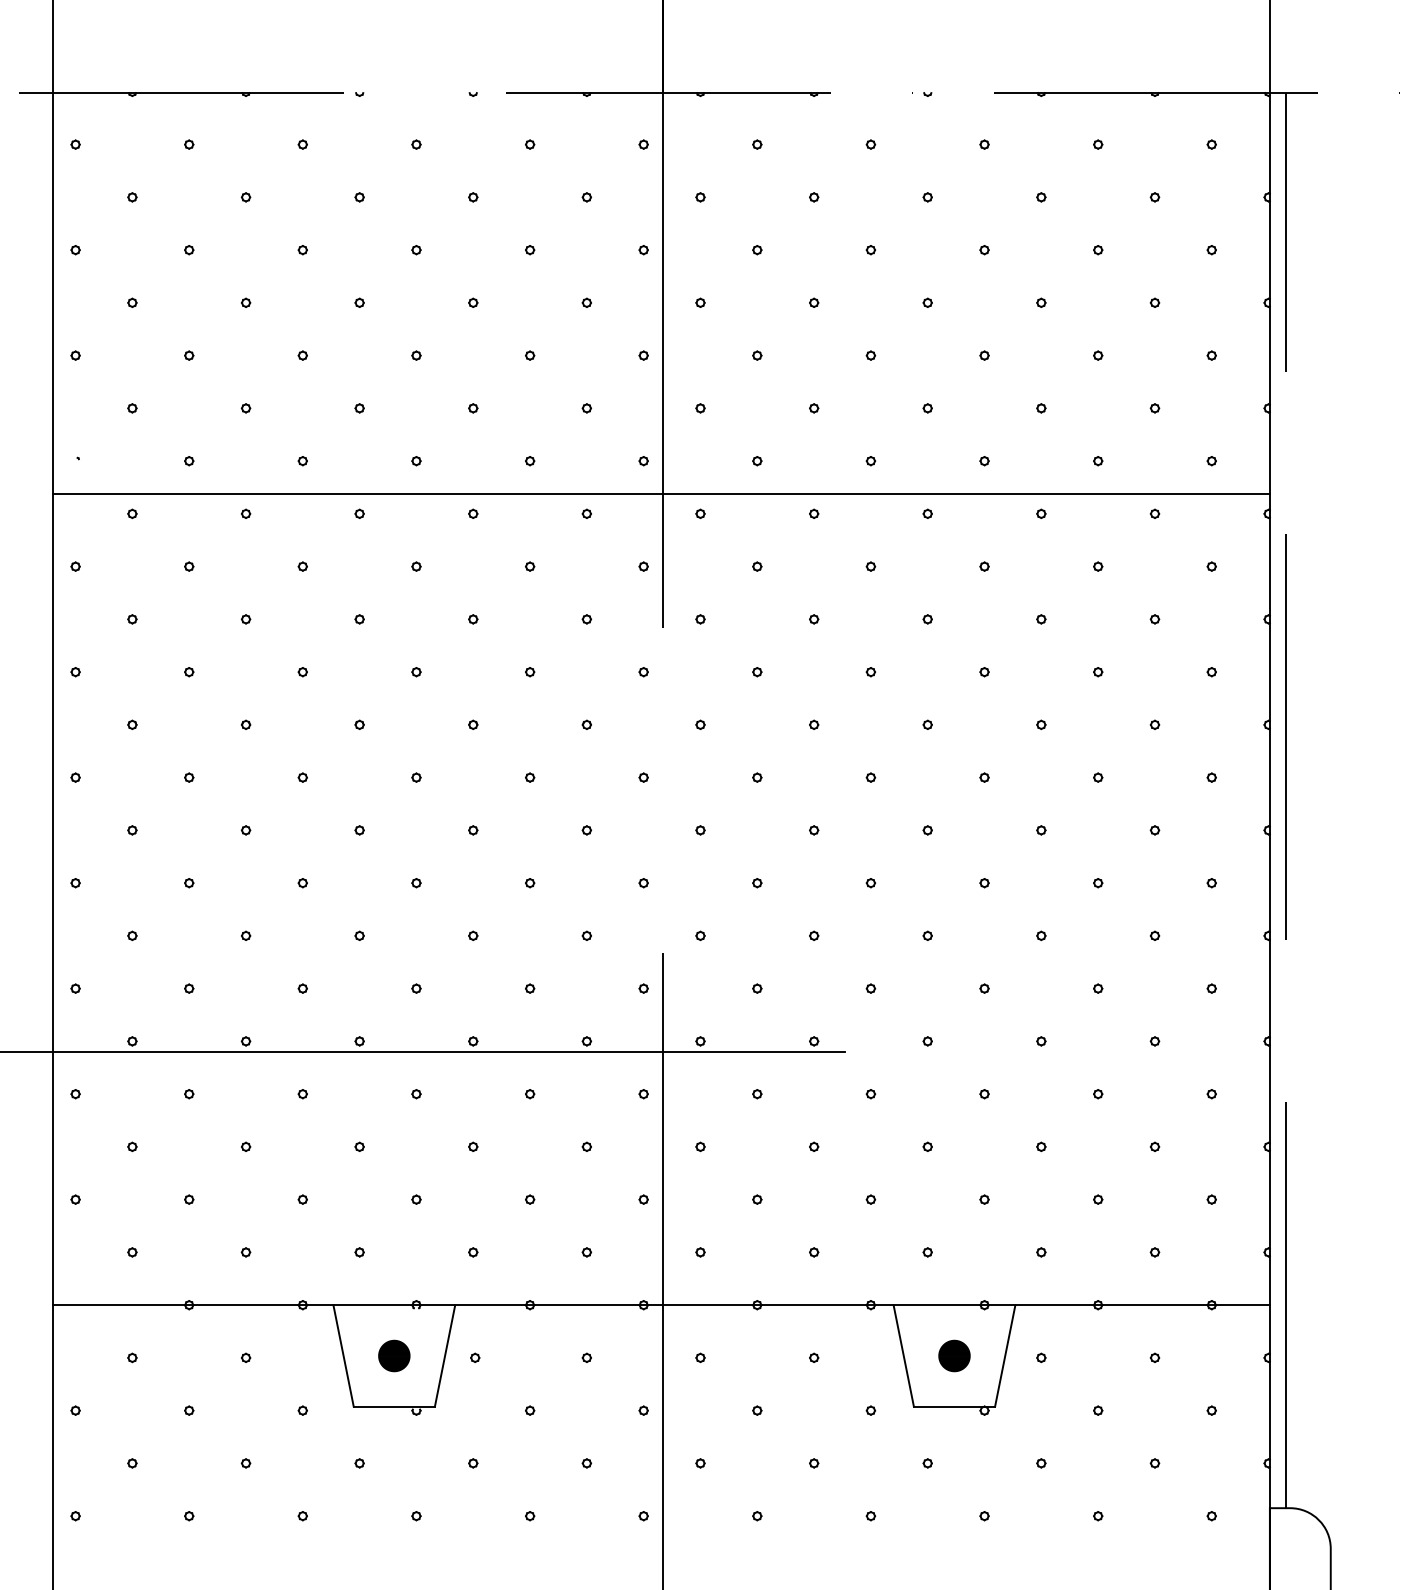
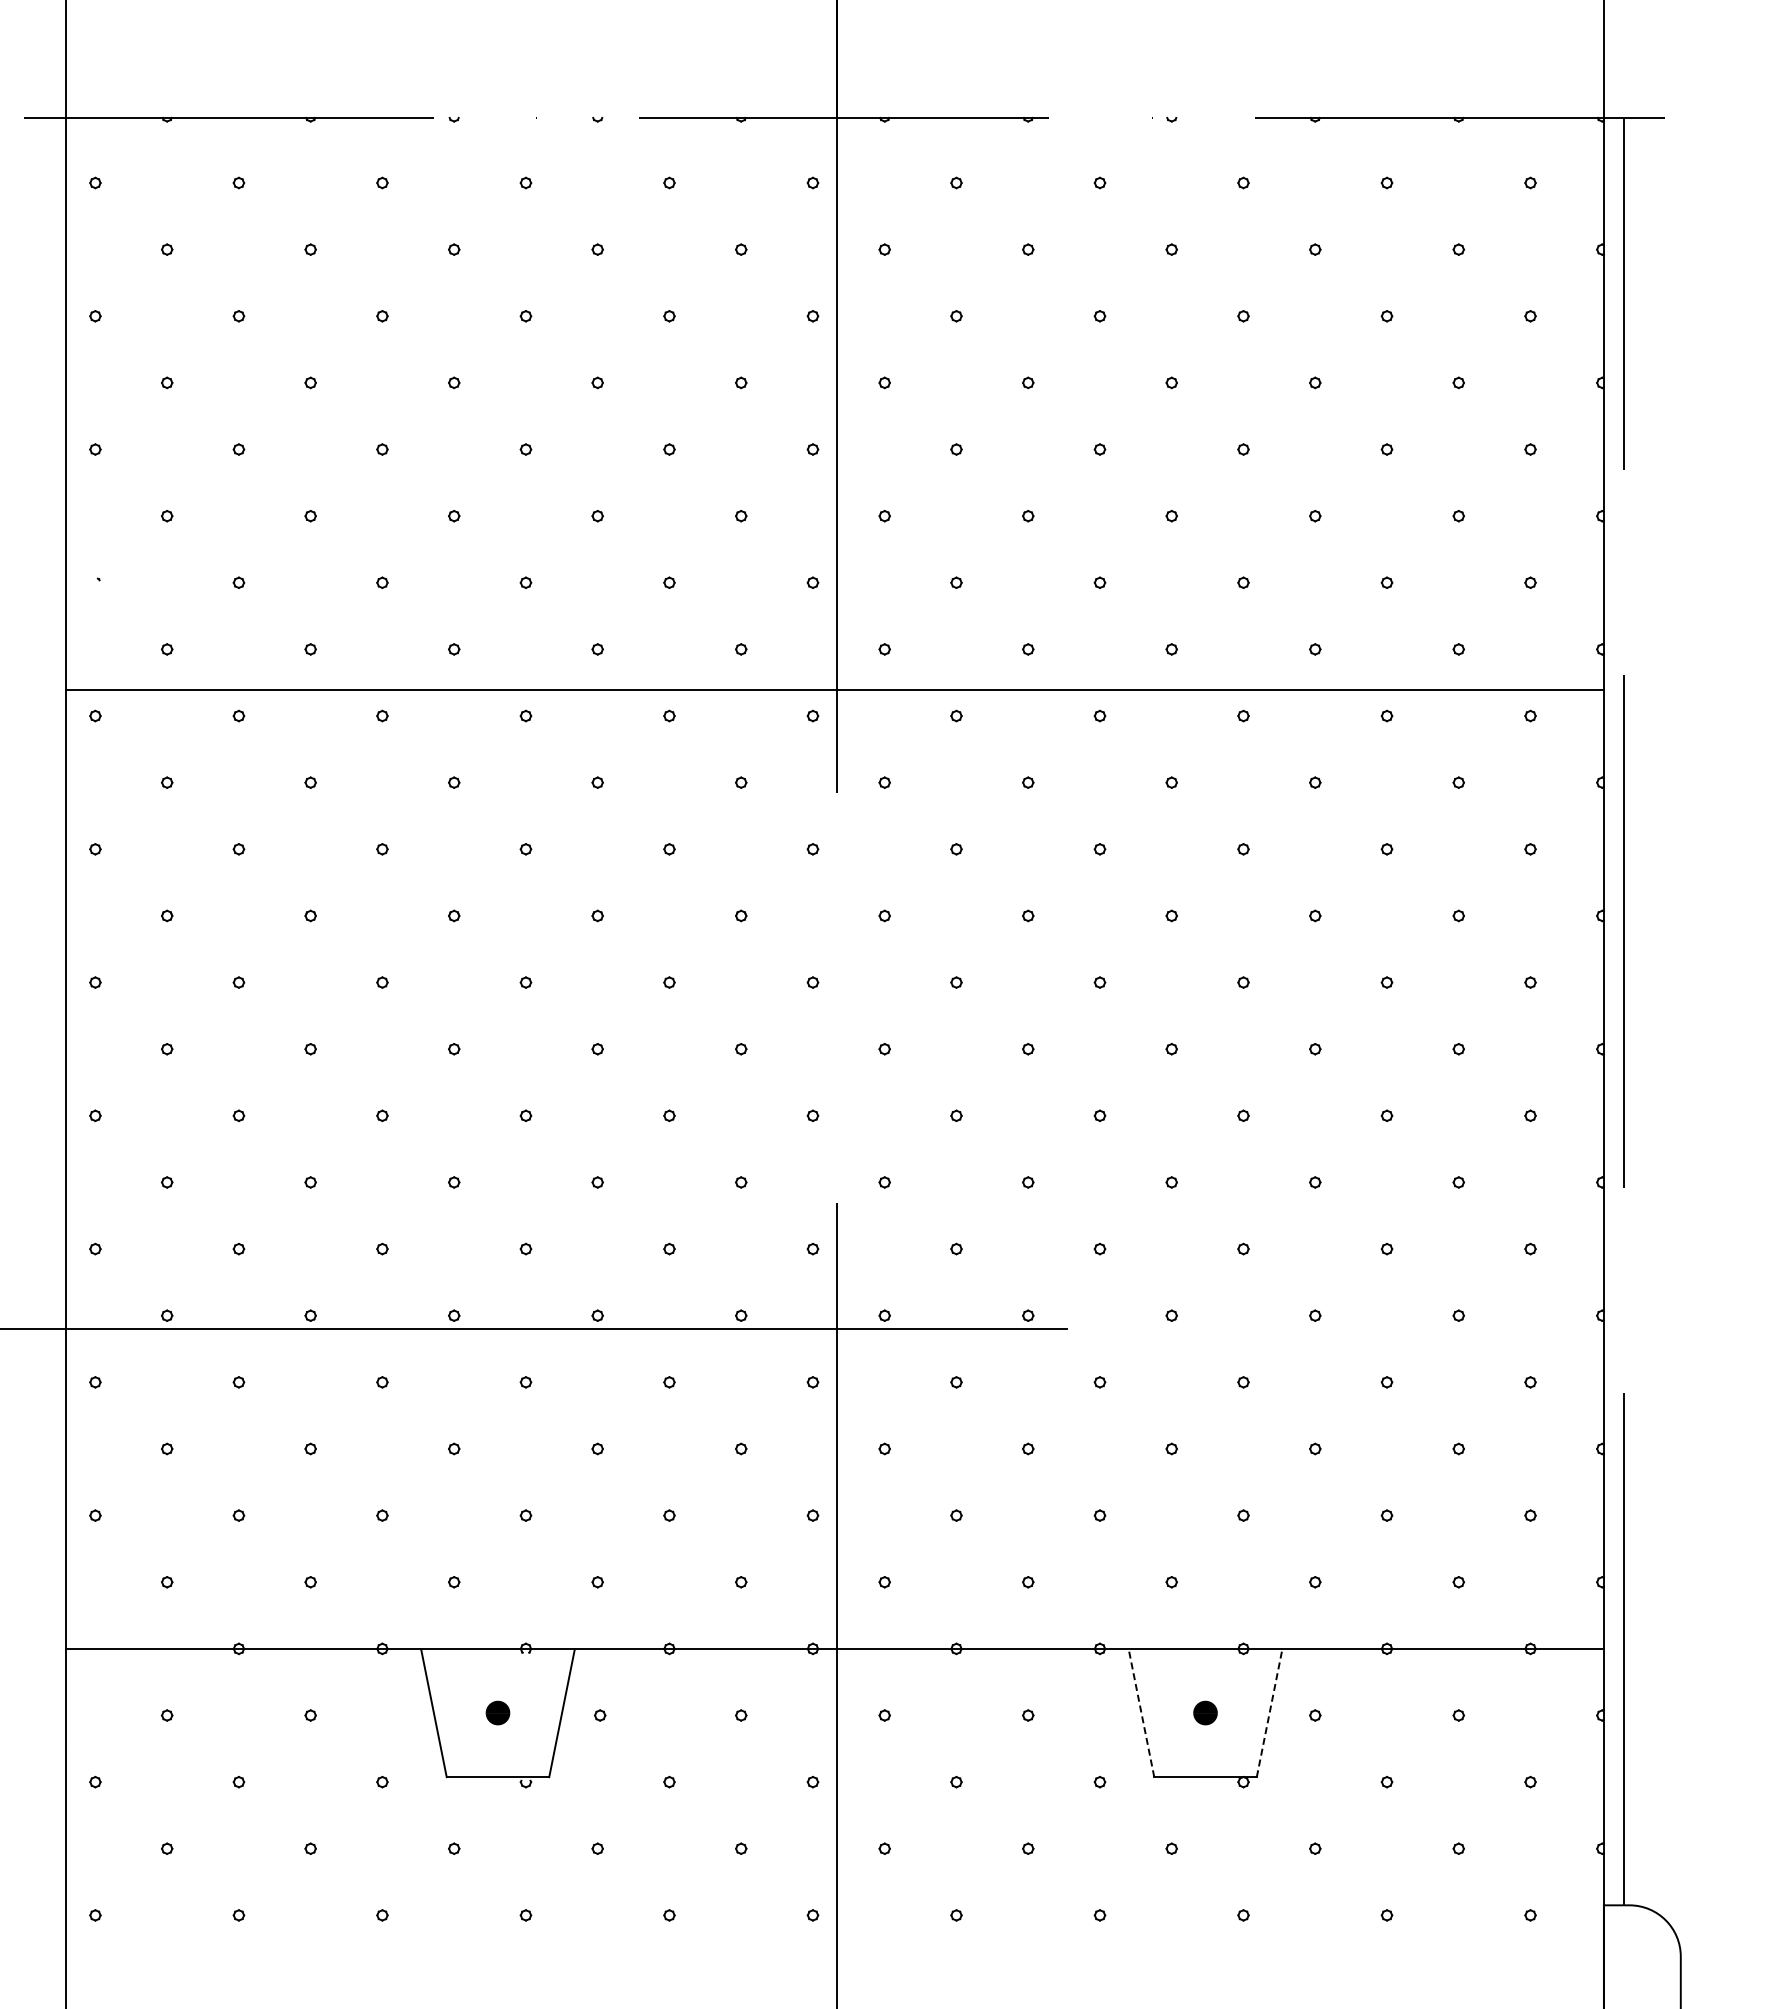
line: (660, 493) -> (834, 689), moved
part: (393, 1355) -> (497, 1712), size x0.6
line: (903, 1355) -> (1141, 1712), solid -> dashed
part: (954, 1355) -> (1205, 1712), size x0.6
line: (1005, 1355) -> (1269, 1712), solid -> dashed

